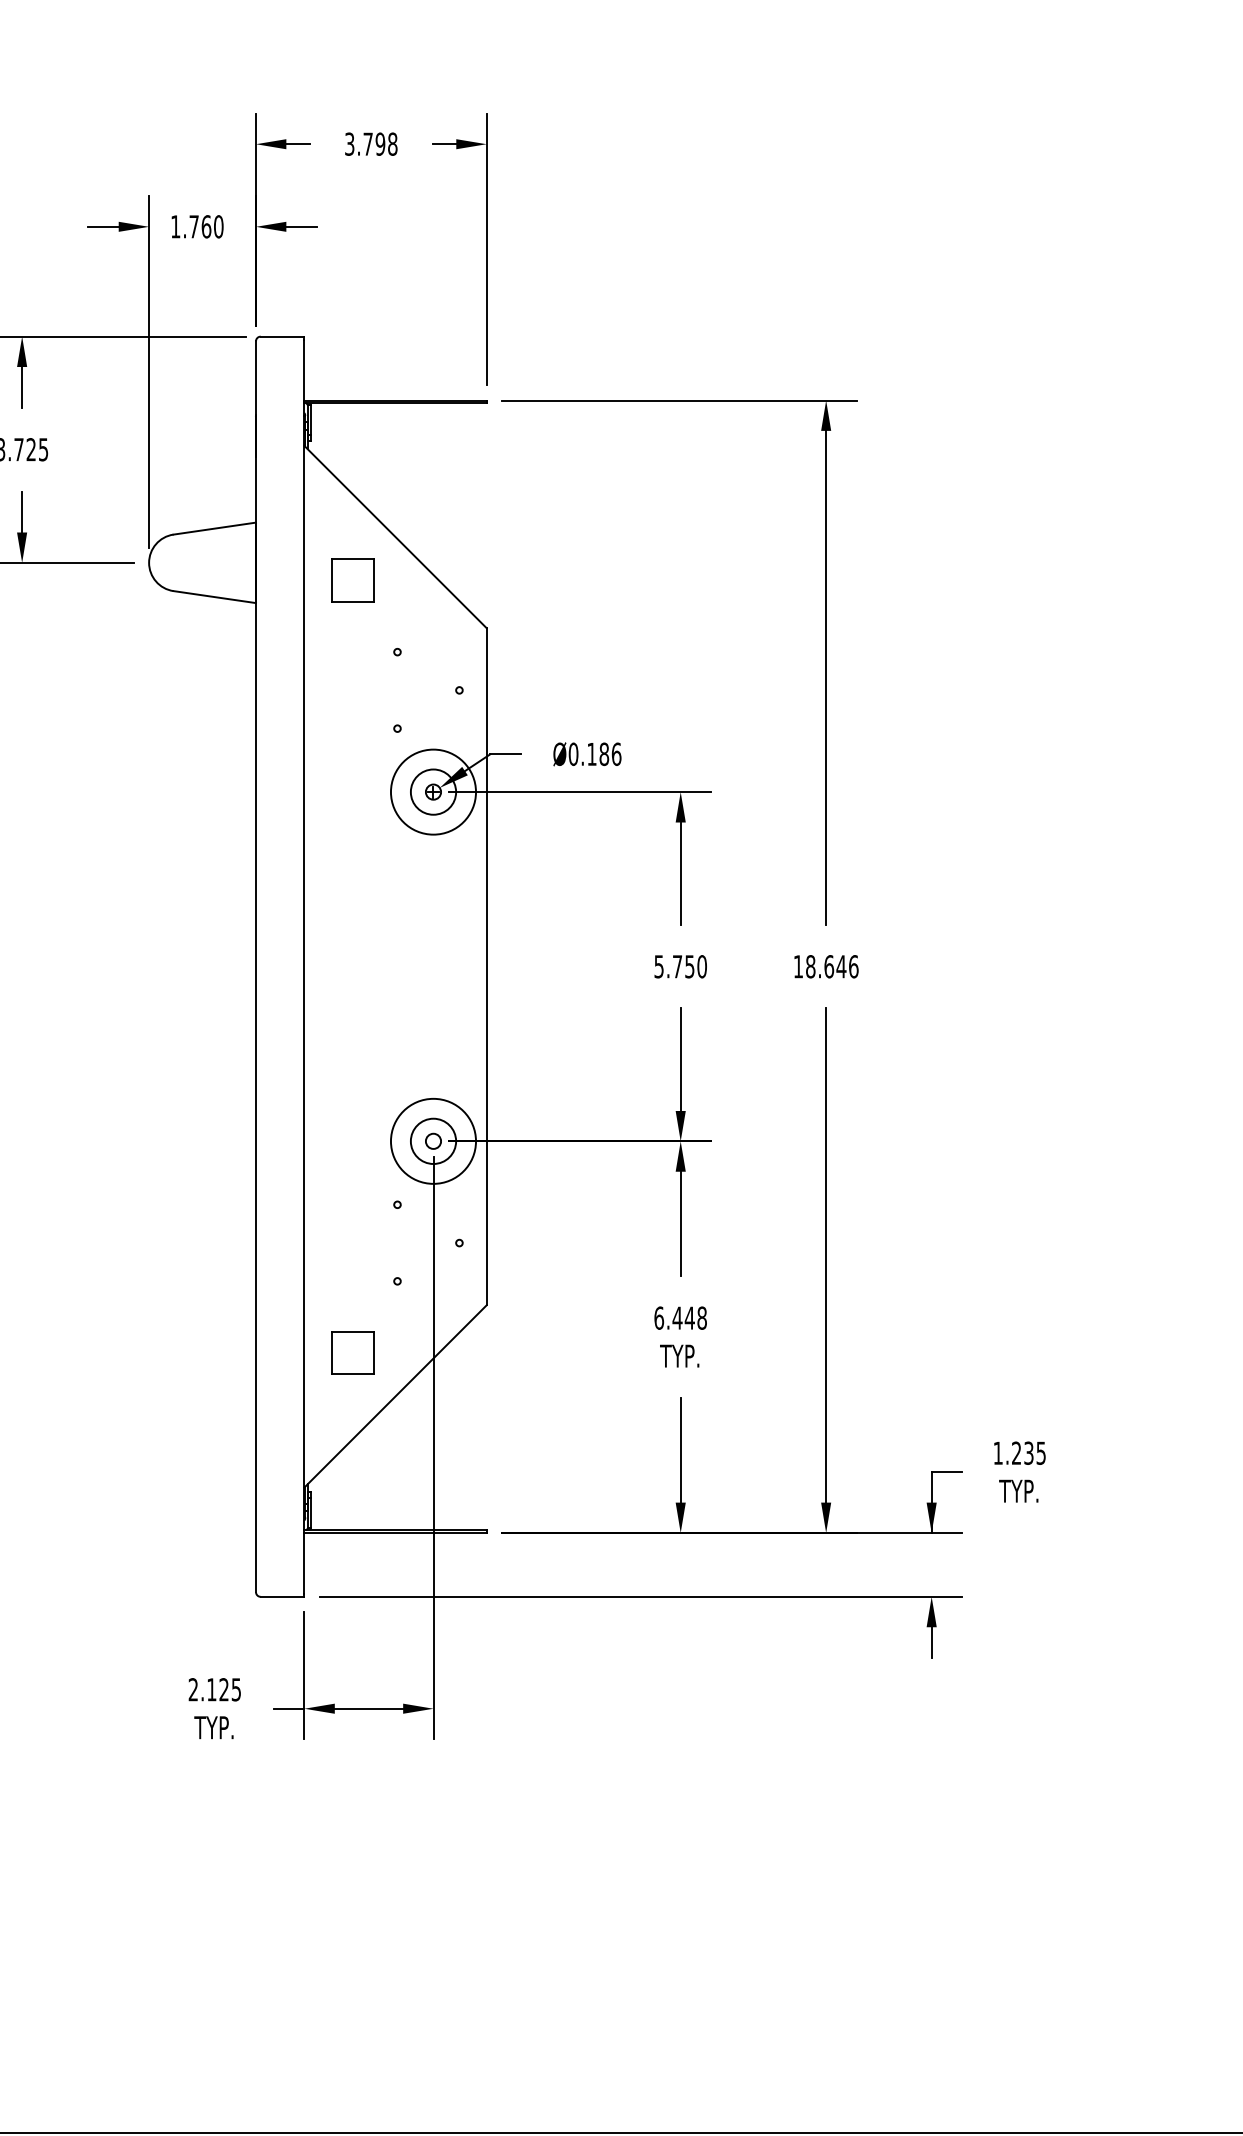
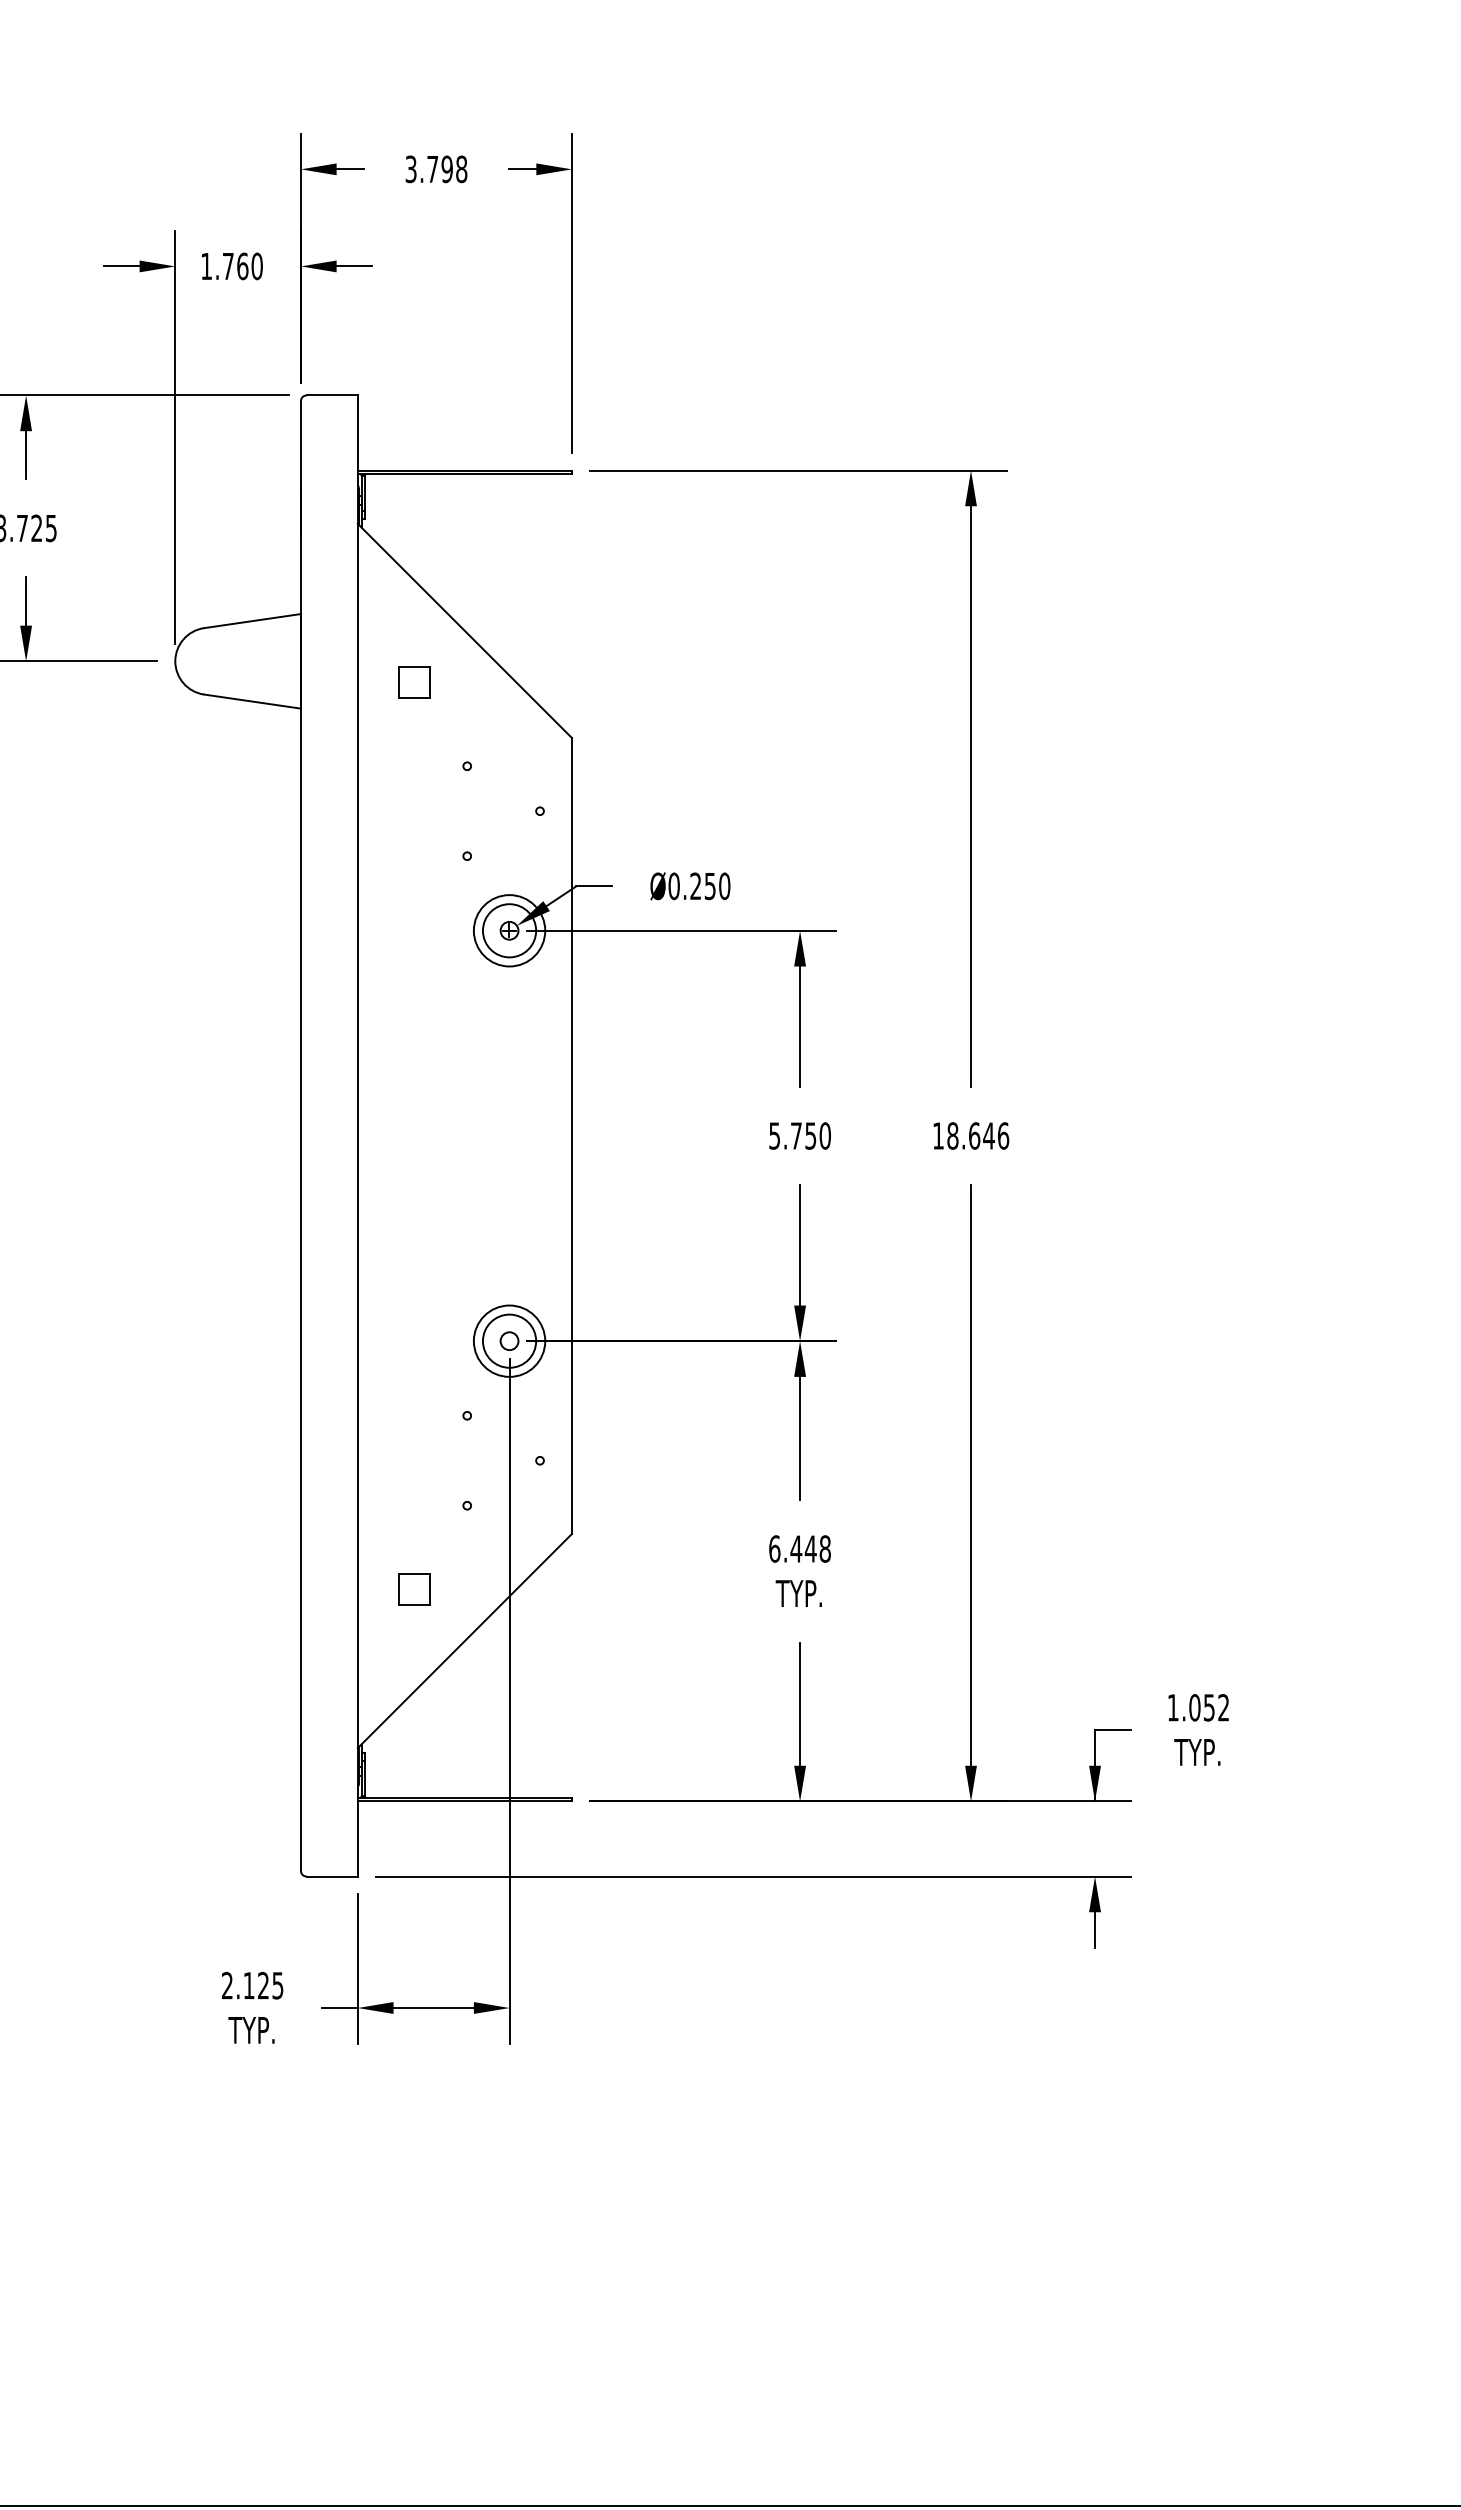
part: (352, 580) -> (414, 682), size x0.62
text: (604, 754) -> (710, 886), Ø0.186 -> Ø0.250
circle: (433, 791) -> (509, 930), size x0.71
circle: (433, 1140) -> (509, 1340), size x0.71
part: (352, 1352) -> (414, 1589), size x0.62
text: (1028, 1453) -> (1208, 1707), 1.235 -> 1.052

